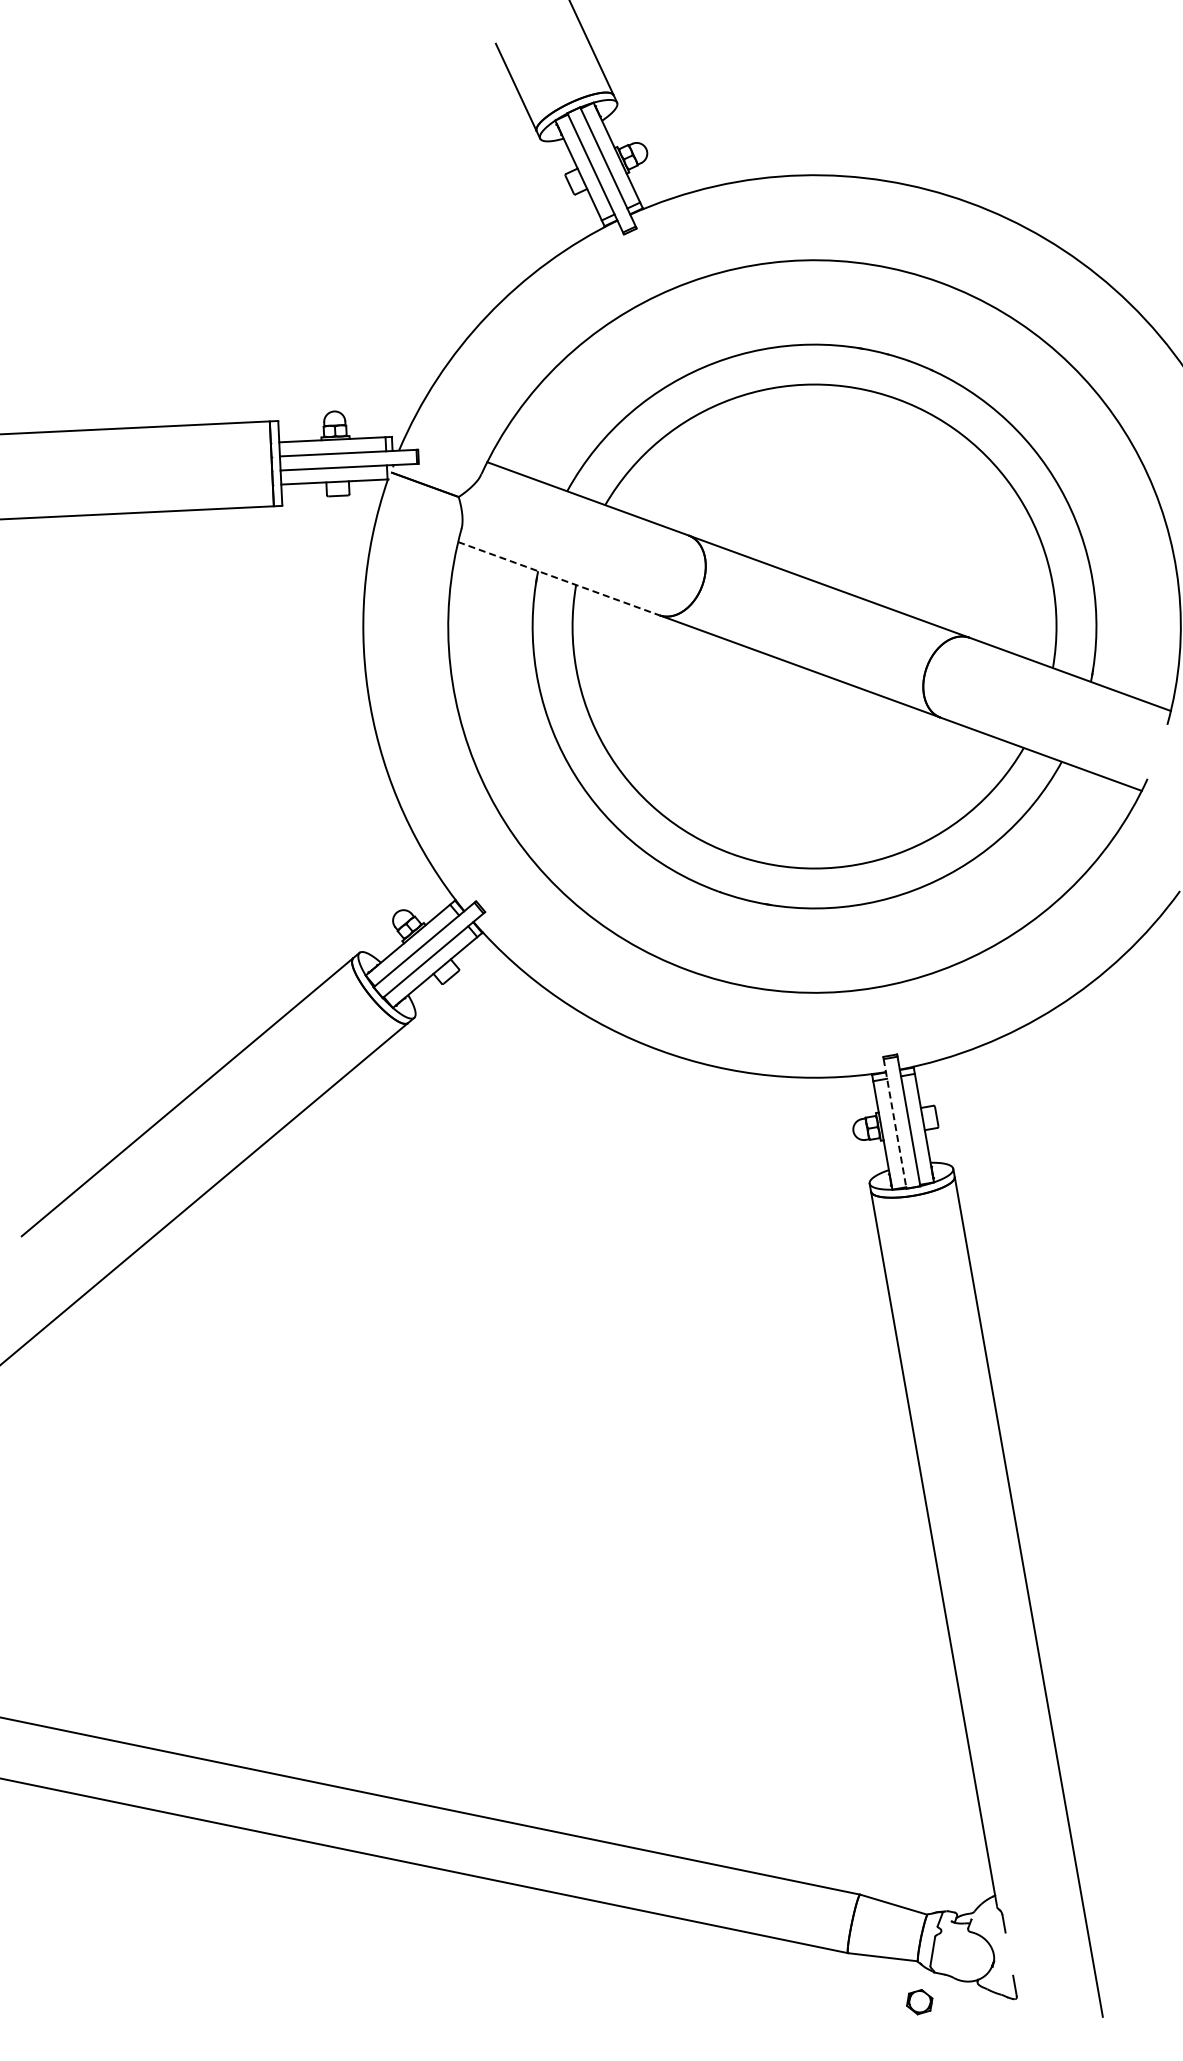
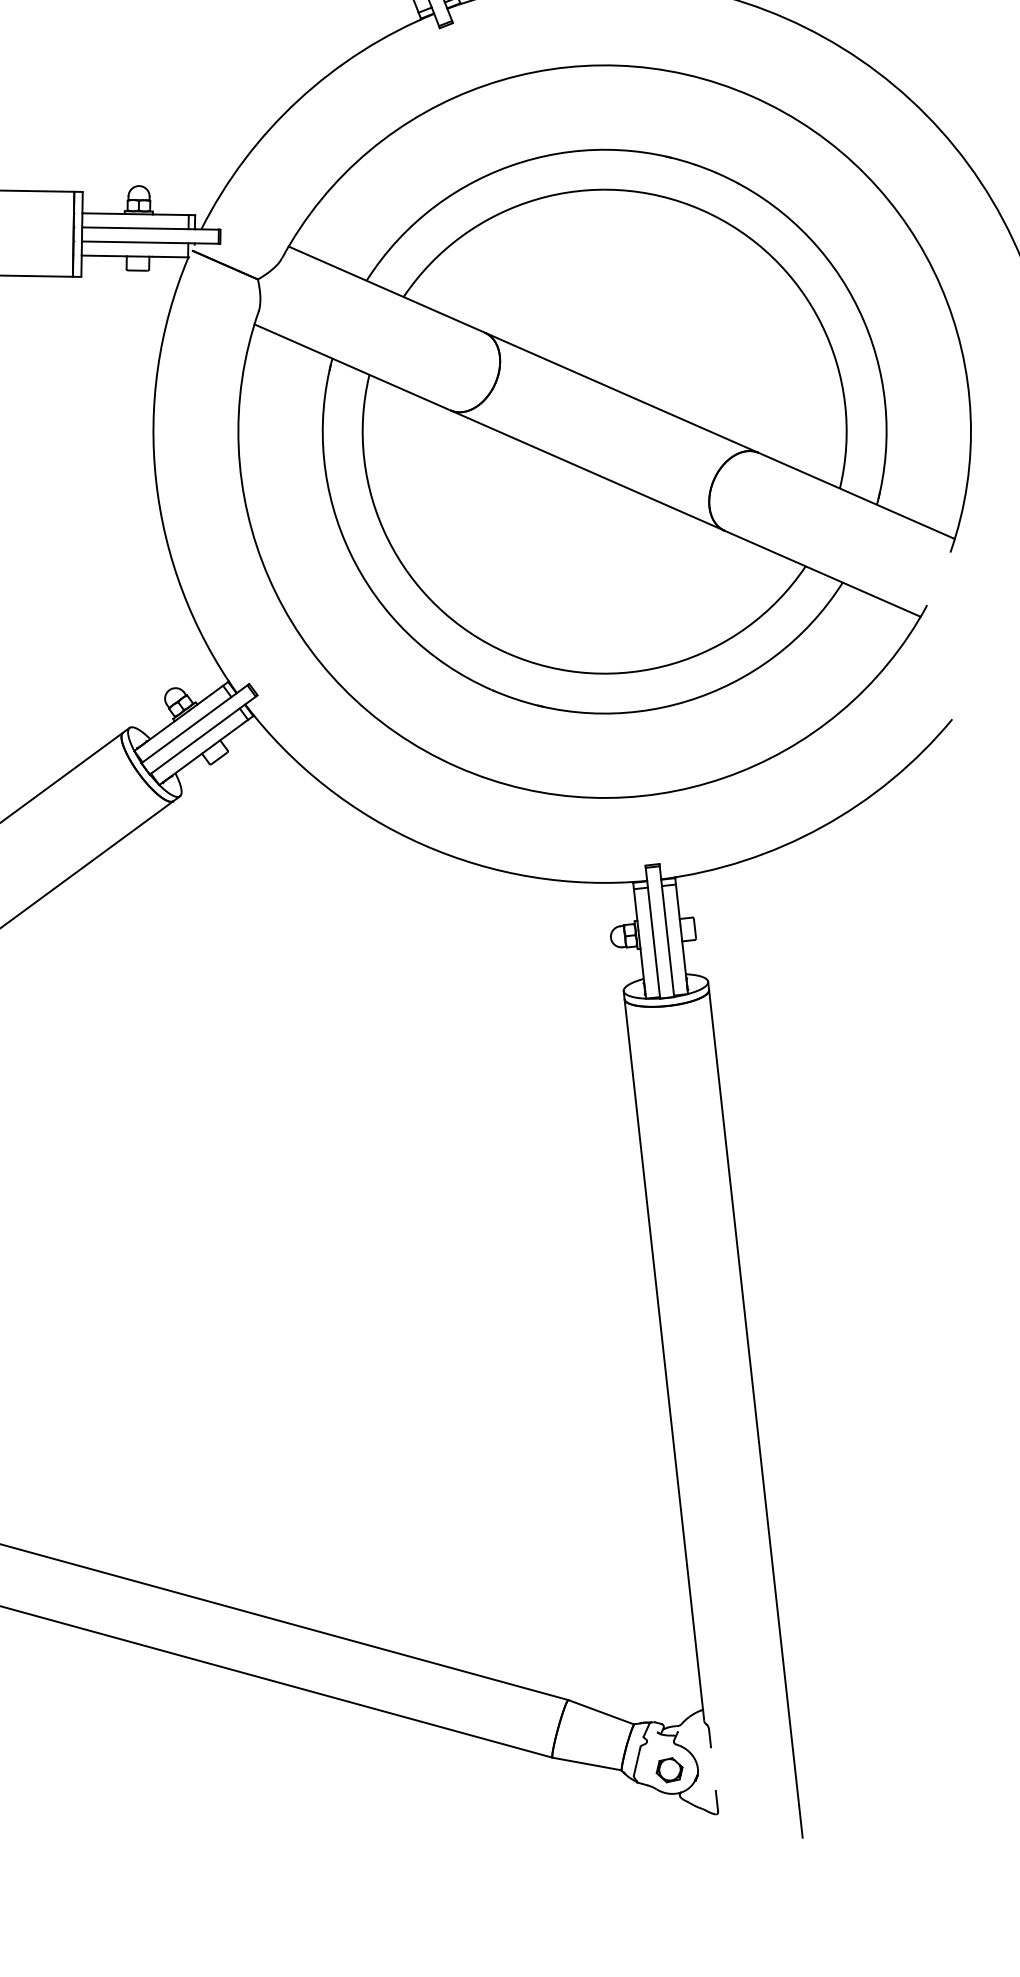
line: (559, 578) -> (353, 367), dashed -> solid
line: (895, 1123) -> (653, 932), dashed -> solid
part: (919, 2002) -> (669, 1770), moved

